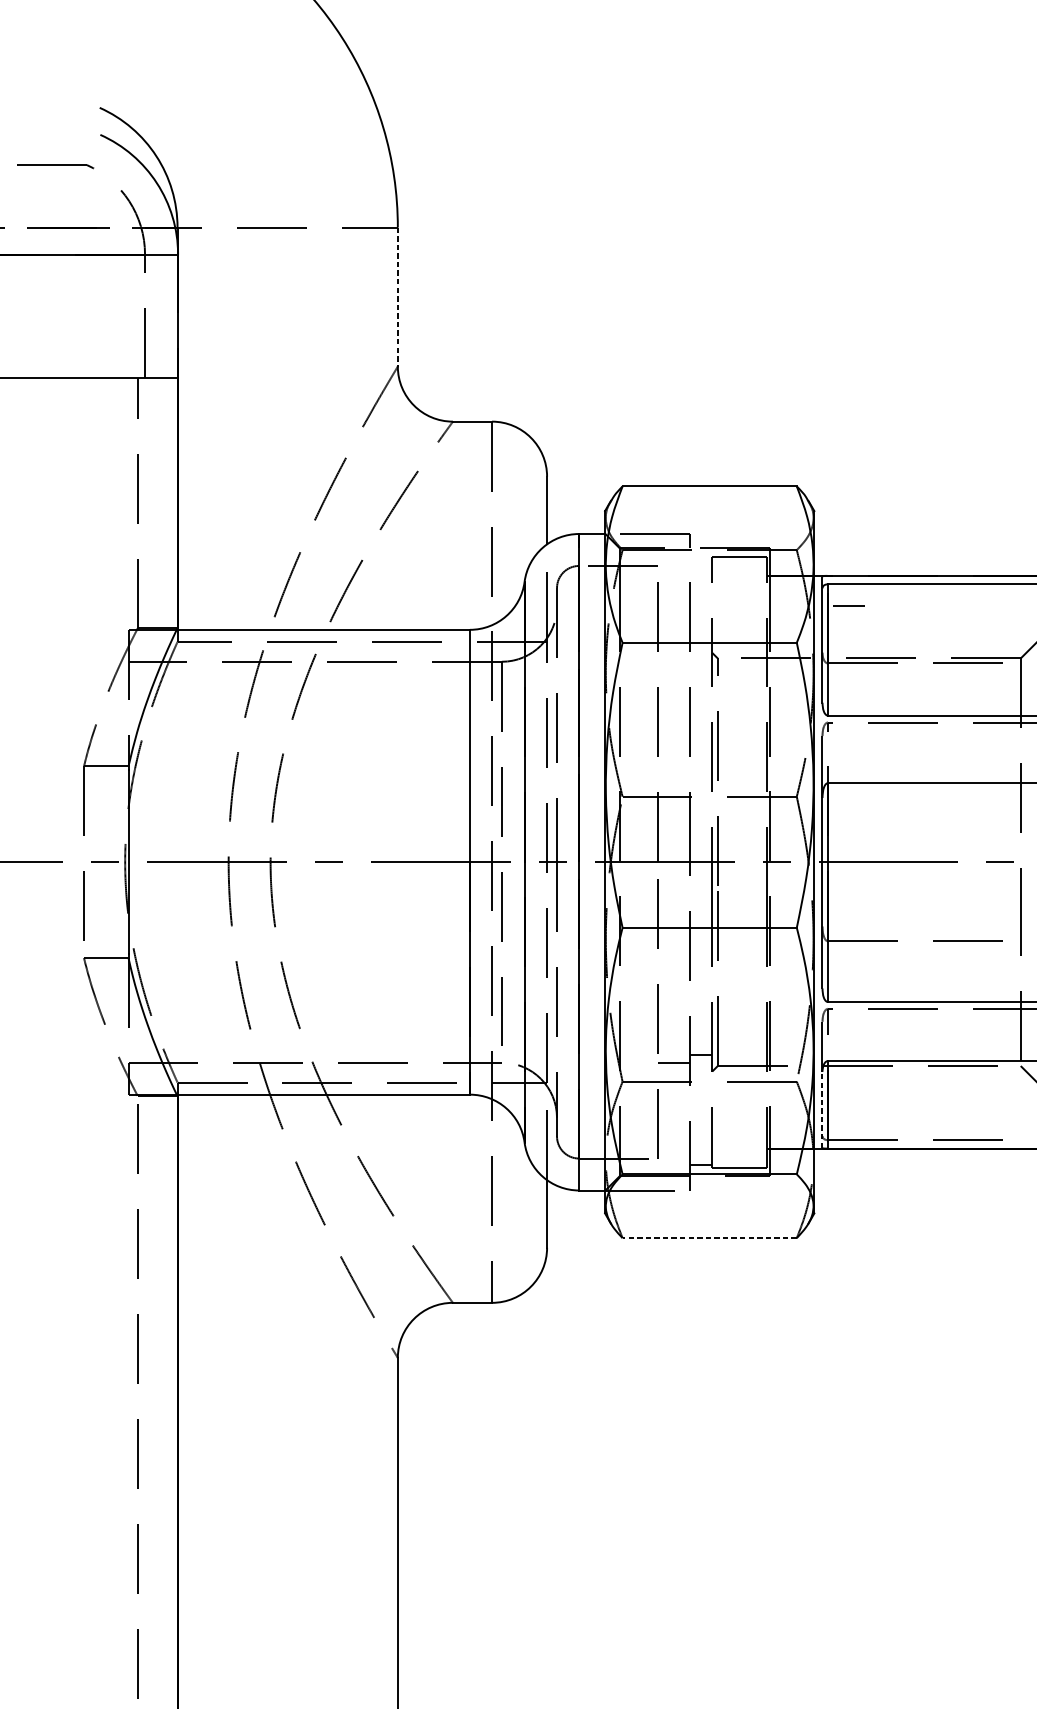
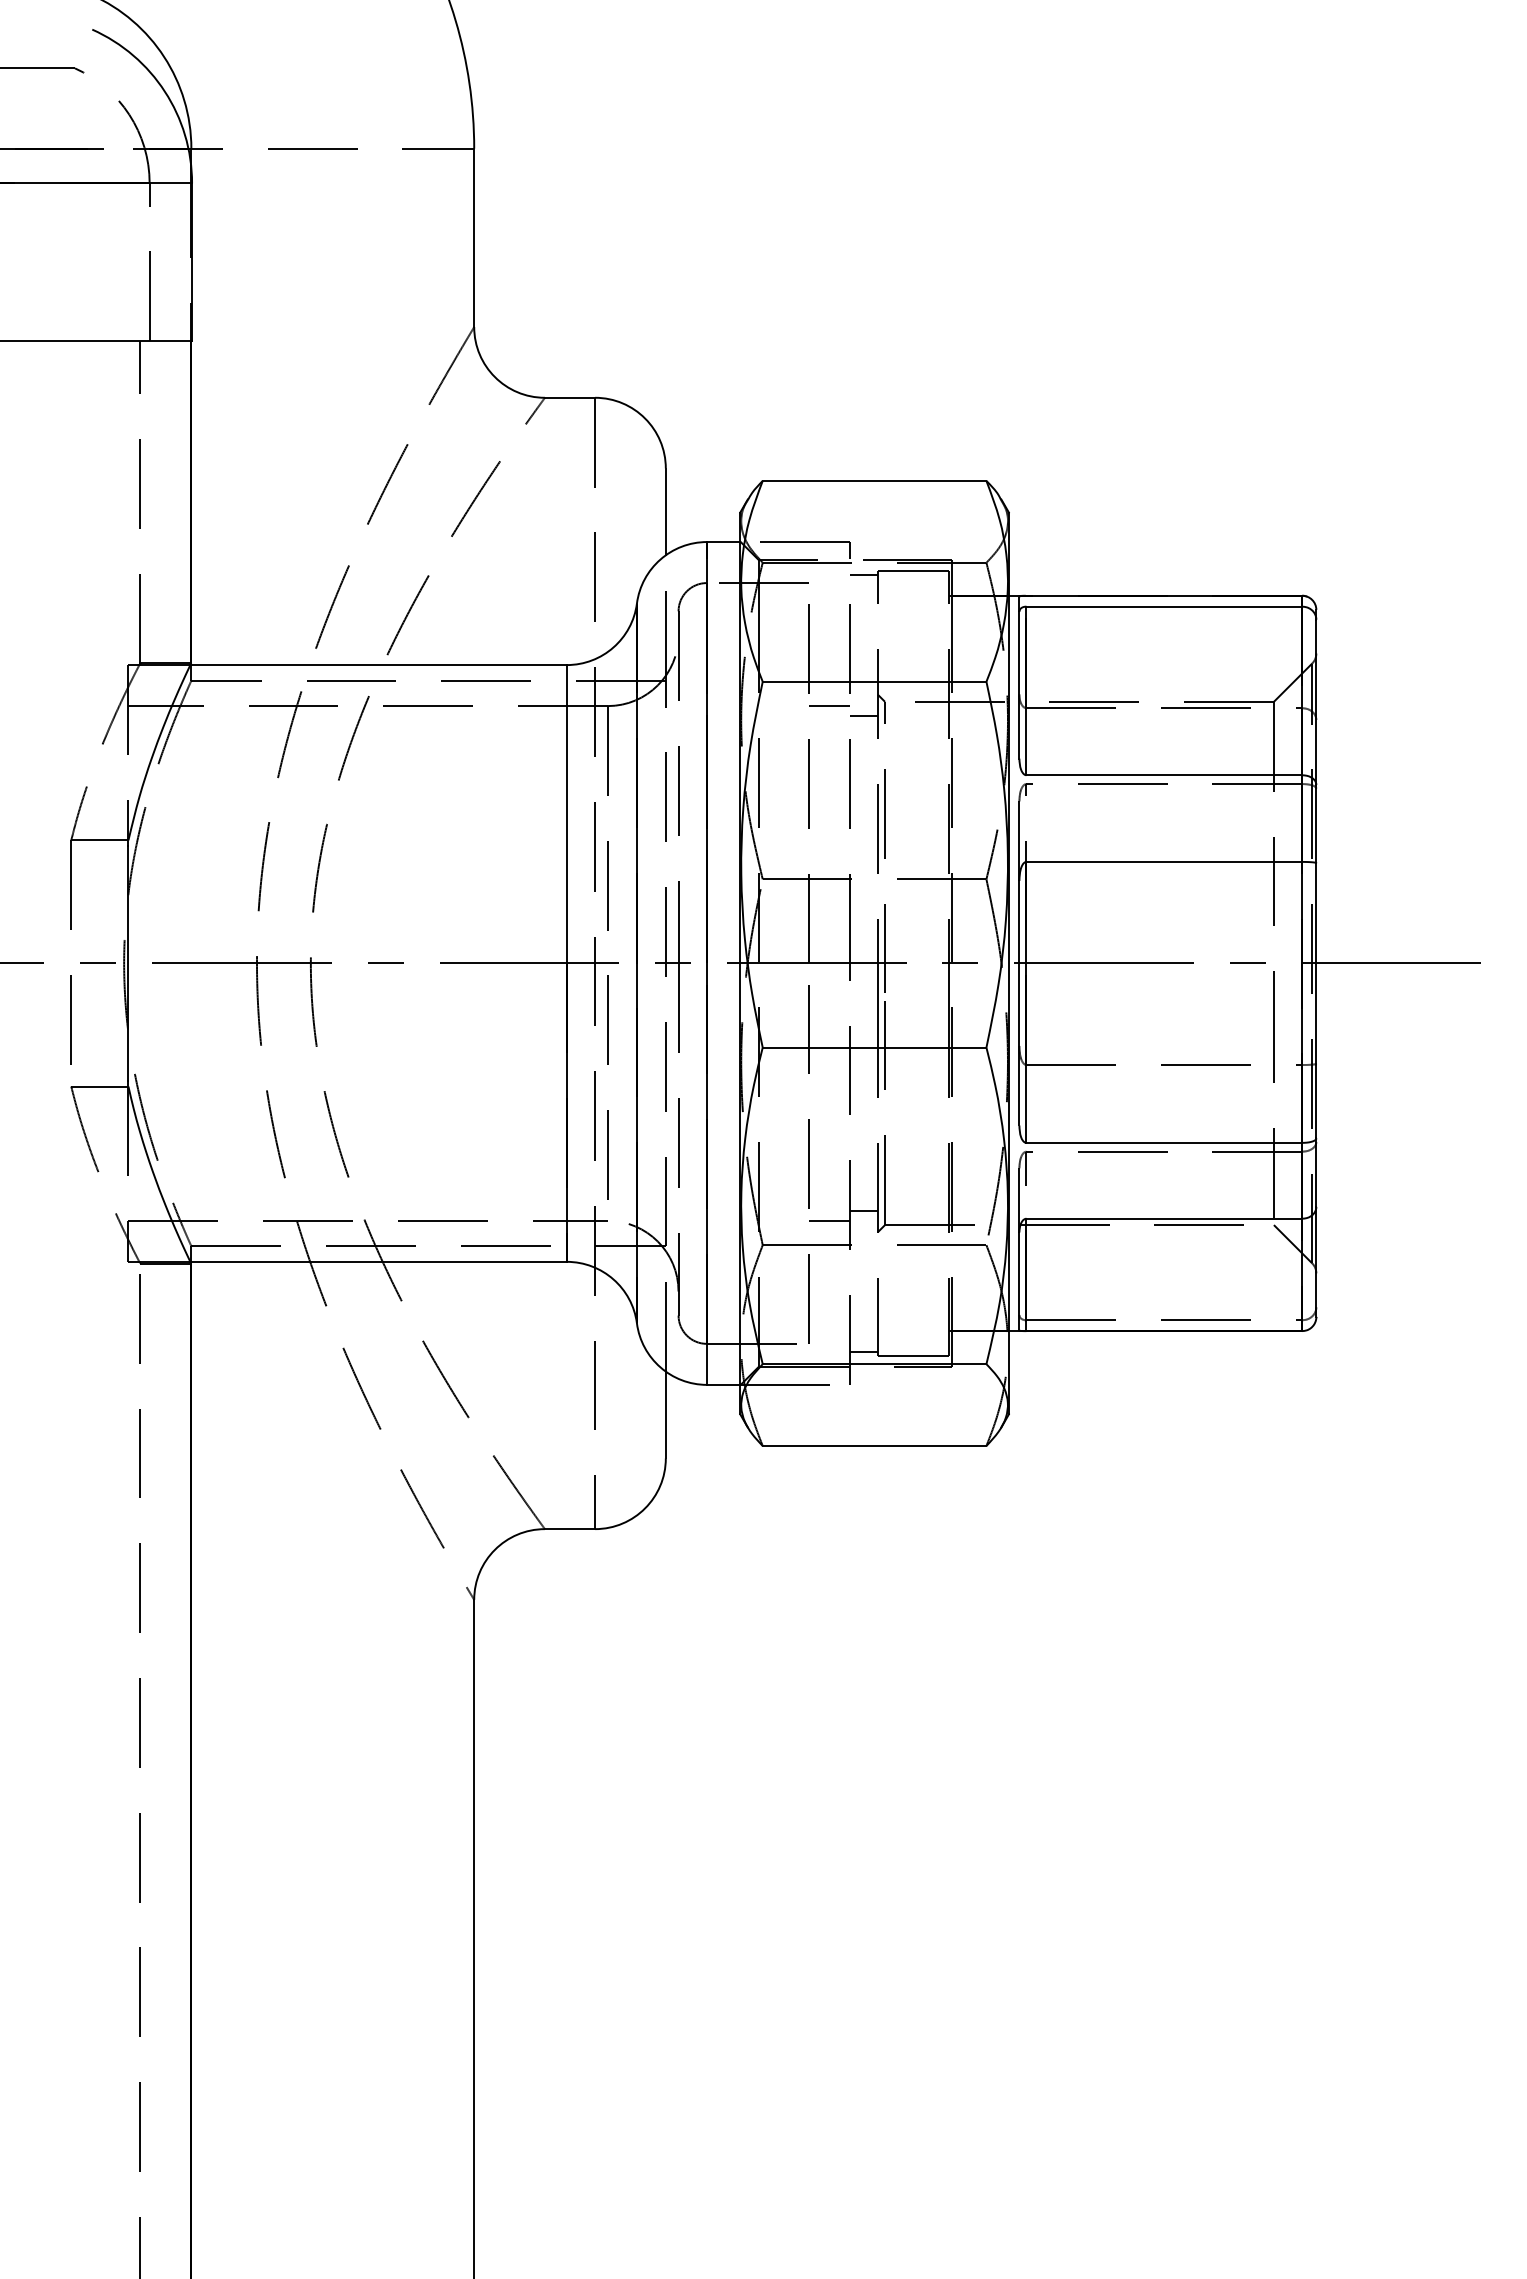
line: (398, 297) -> (474, 238), dashed -> solid
line: (701, 559) -> (863, 574), added
line: (849, 605) -> (829, 705), moved
line: (701, 669) -> (863, 715), added
line: (822, 1109) -> (1019, 1281), dashed -> solid
line: (709, 1238) -> (874, 1446), dashed -> solid

